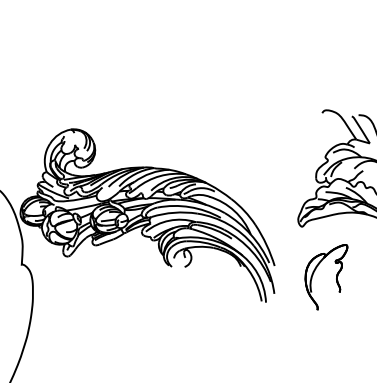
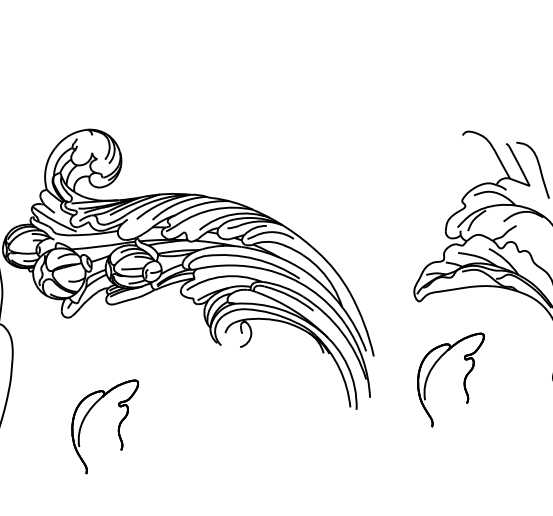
part: (107, 327) -> (118, 427), added

